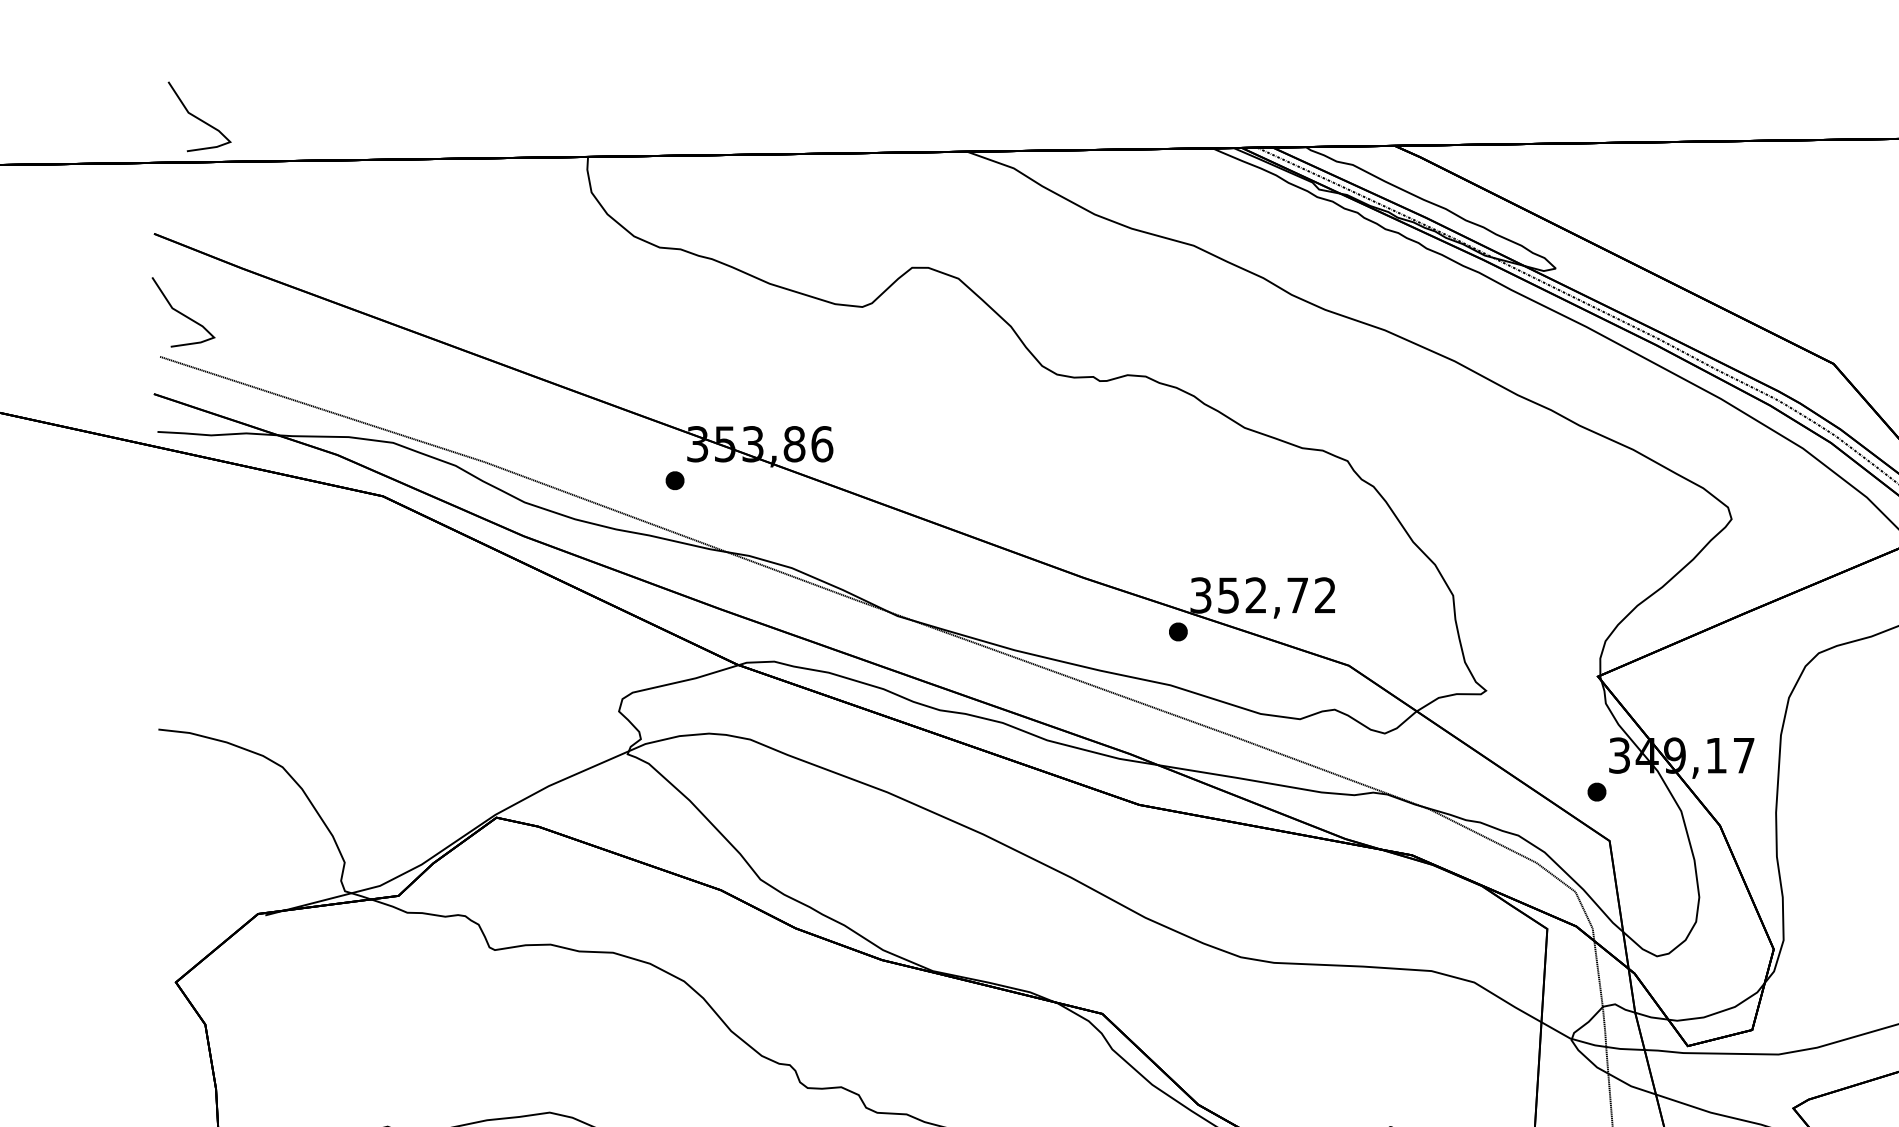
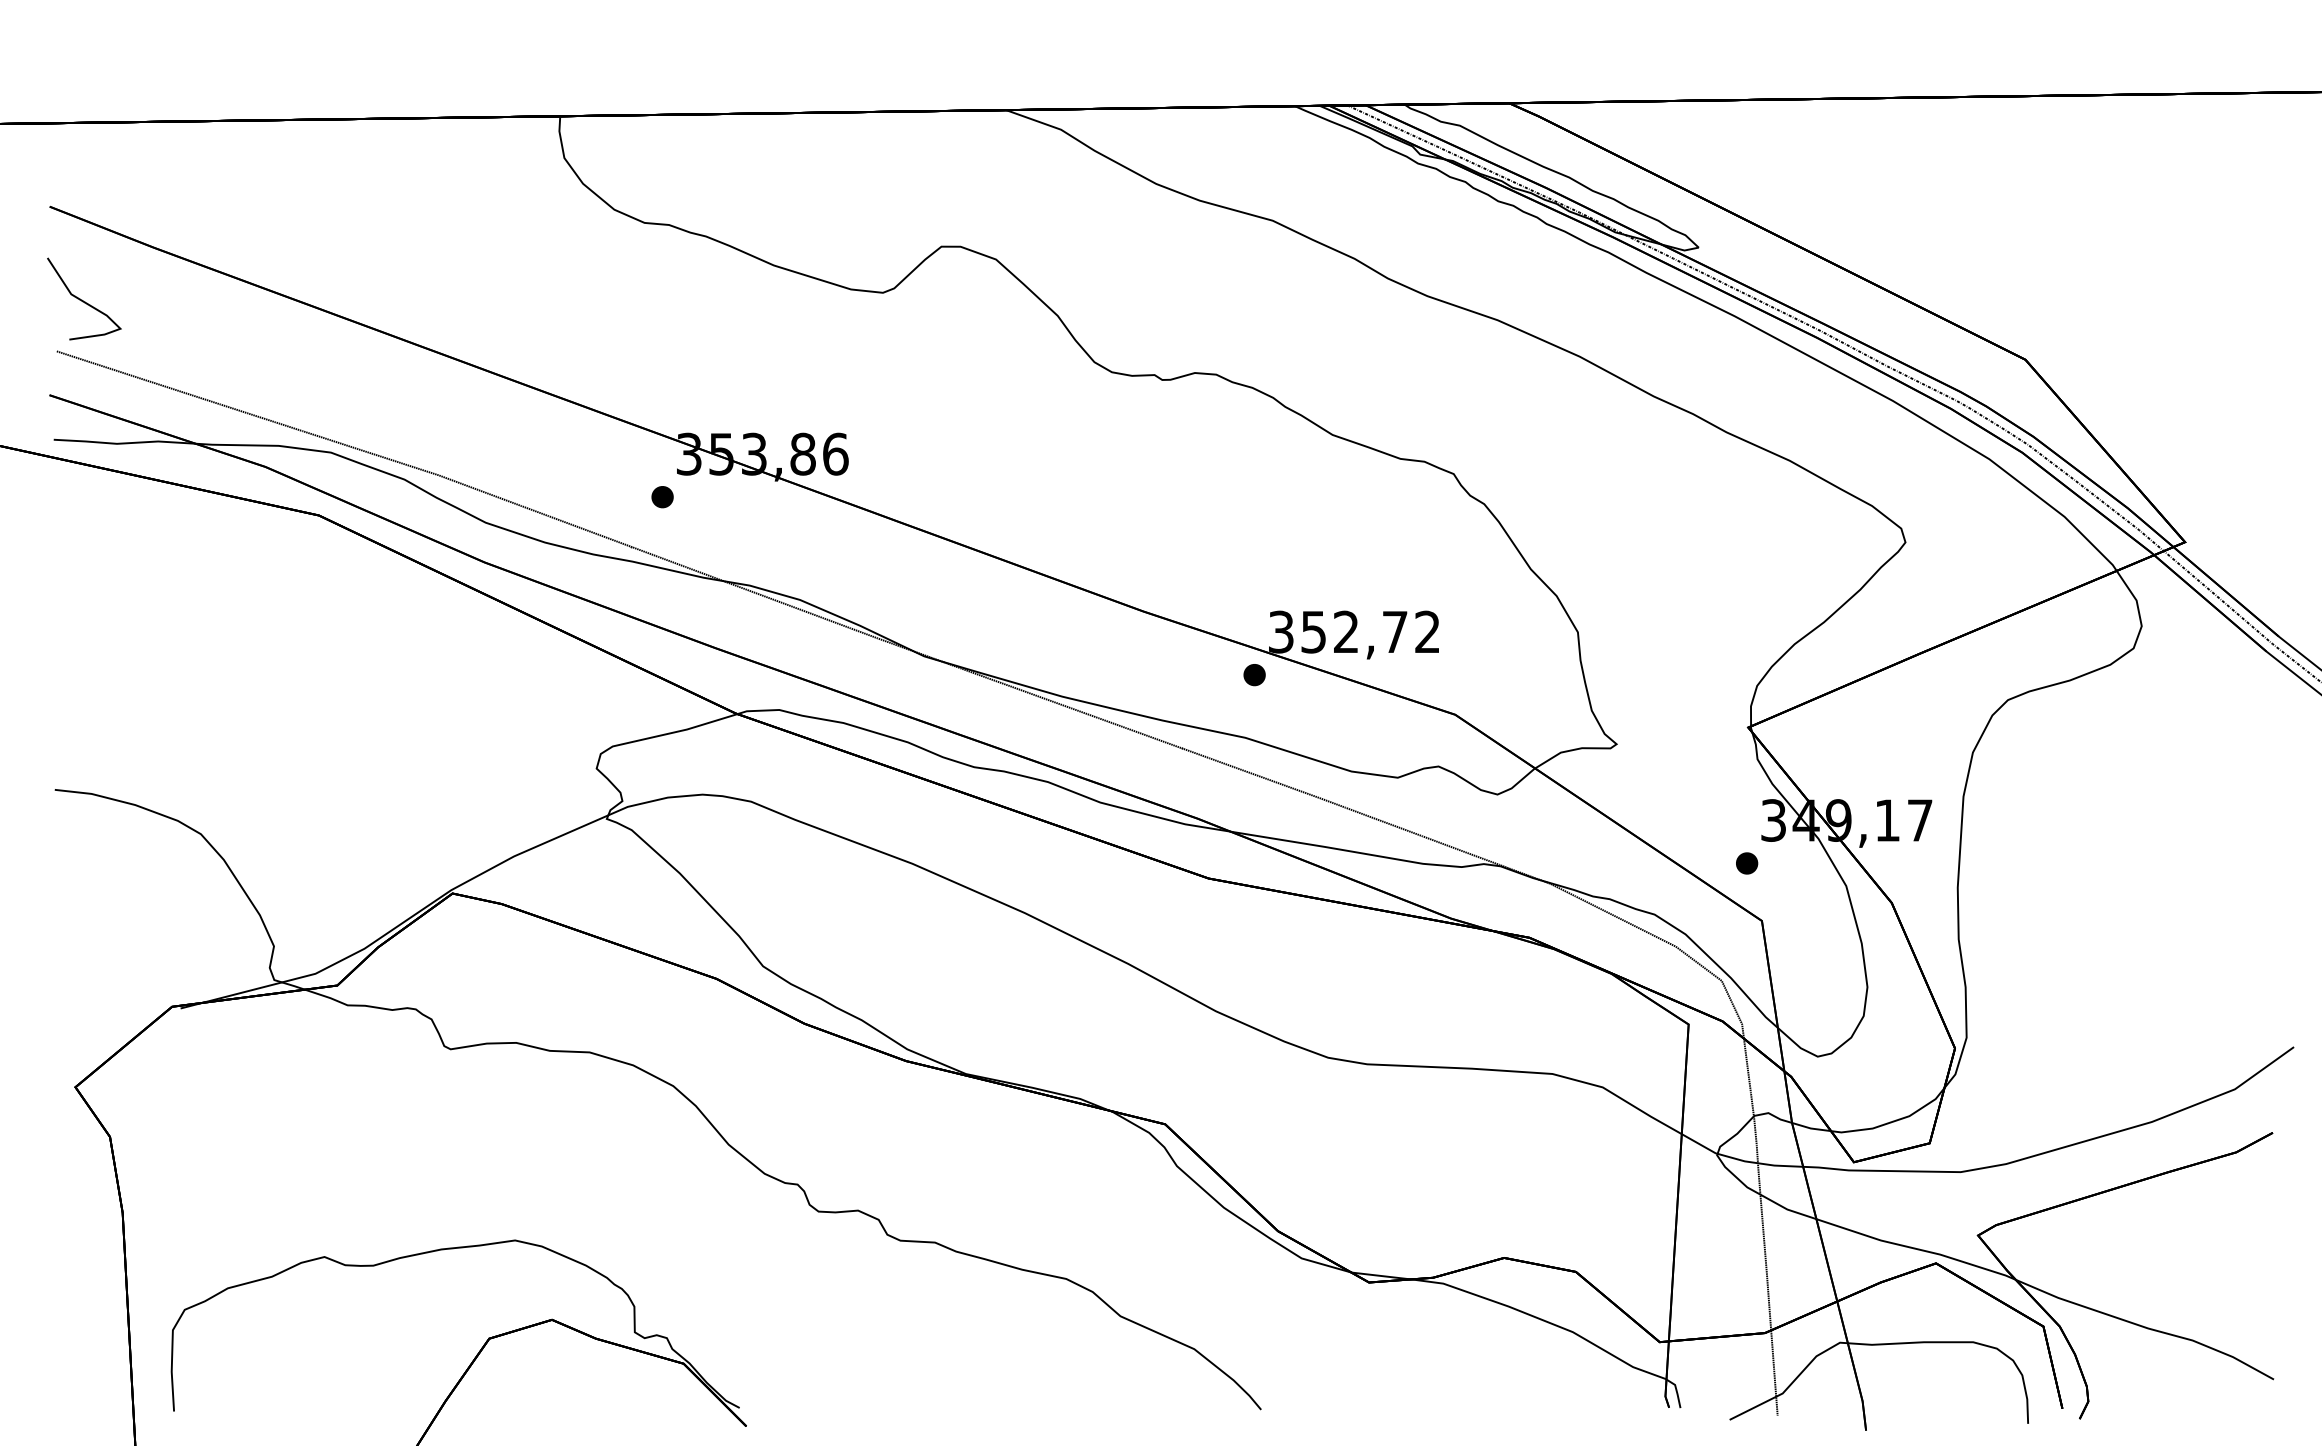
curve: (198, 117) -> (101, 69), removed

